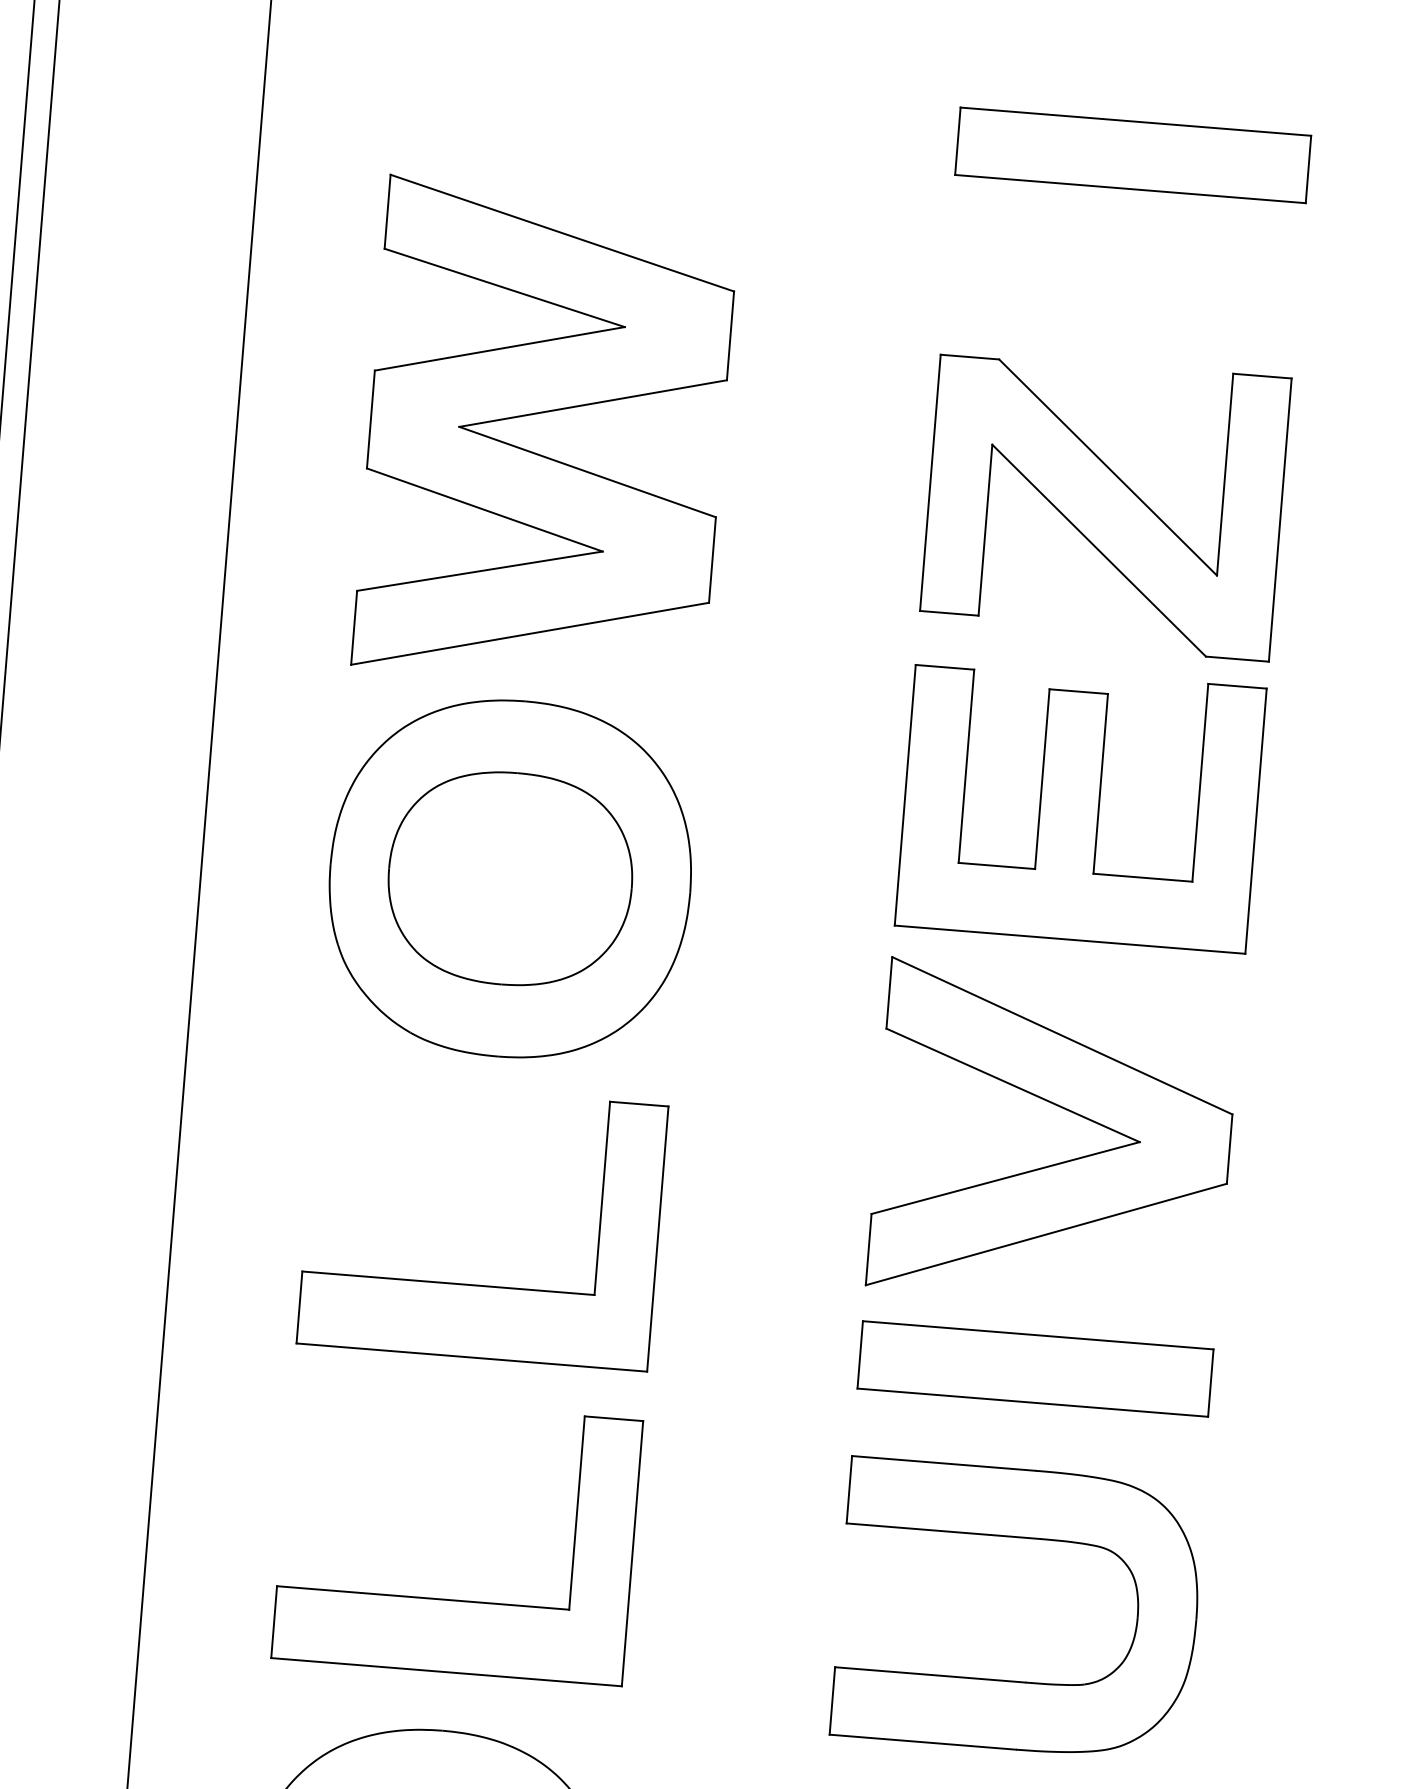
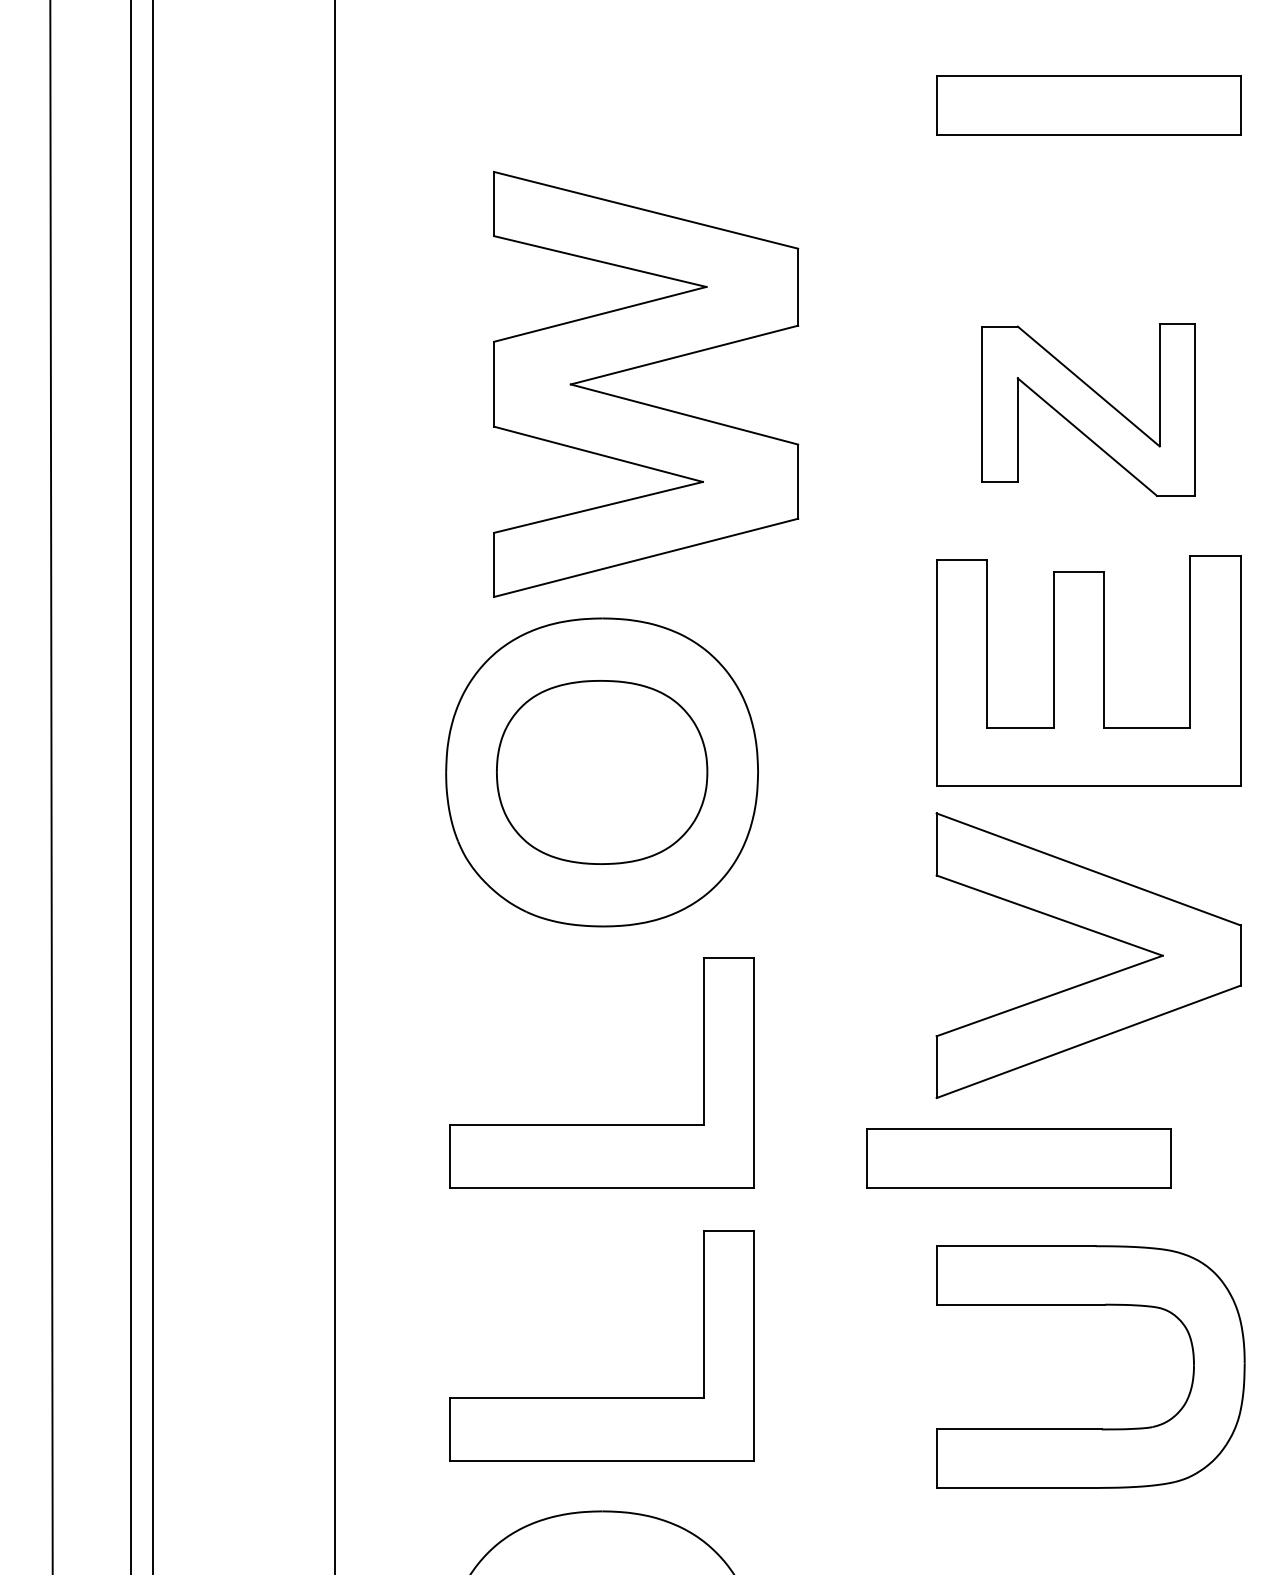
part: (542, 413) -> (641, 367), moved
part: (1104, 505) -> (1088, 409), size x0.7
part: (1035, 1368) -> (1018, 1158), moved

